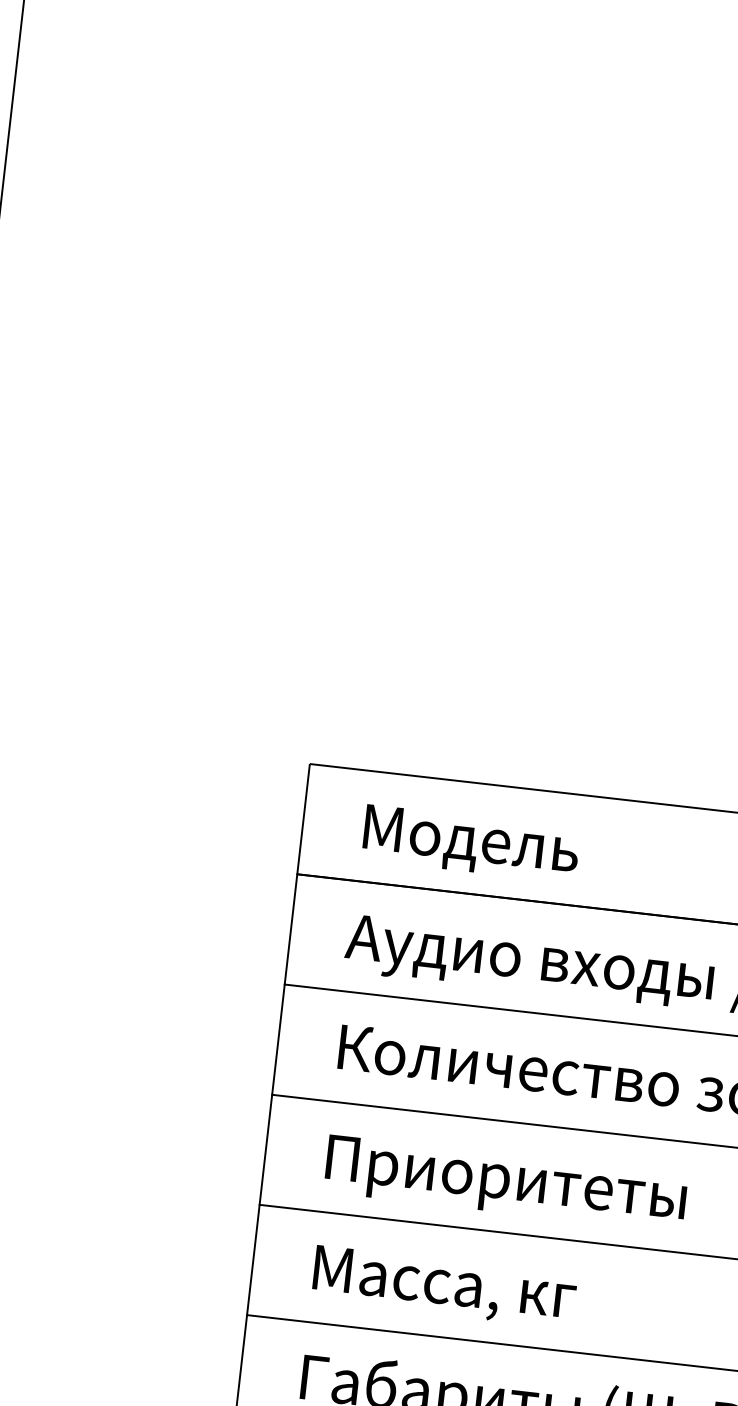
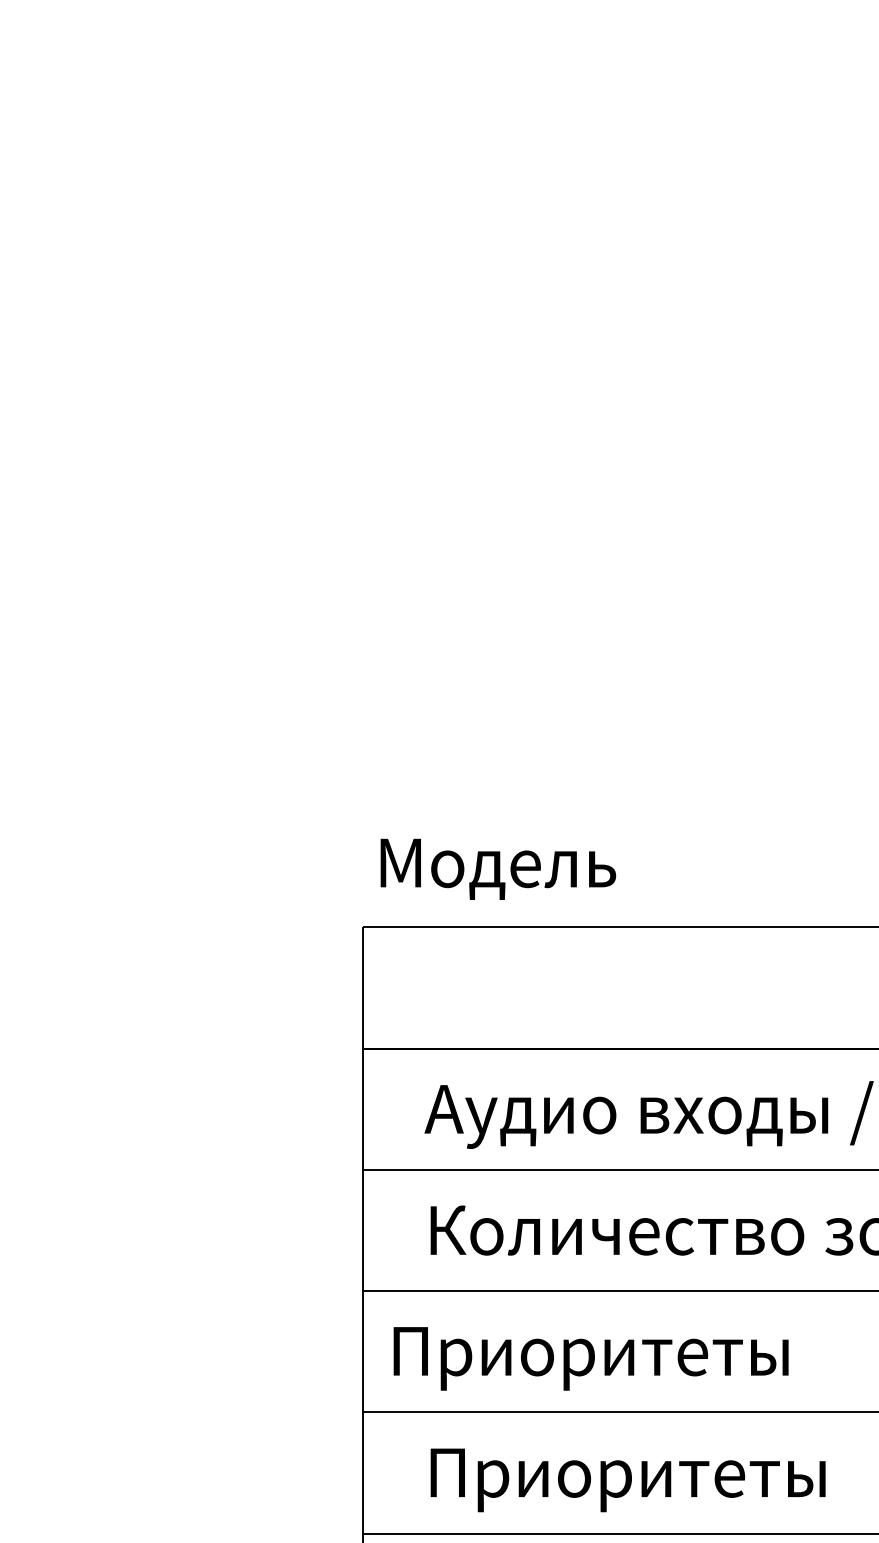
text: (471, 843) -> (498, 868), moved
text: (505, 1183) -> (590, 1358), moved
text: (495, 1294) -> (630, 1480), Масса, кг -> Приоритеты

